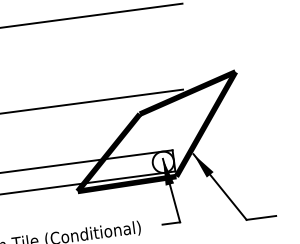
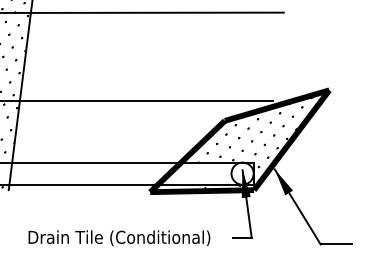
hatch: (152, 135) -> (234, 144), added

